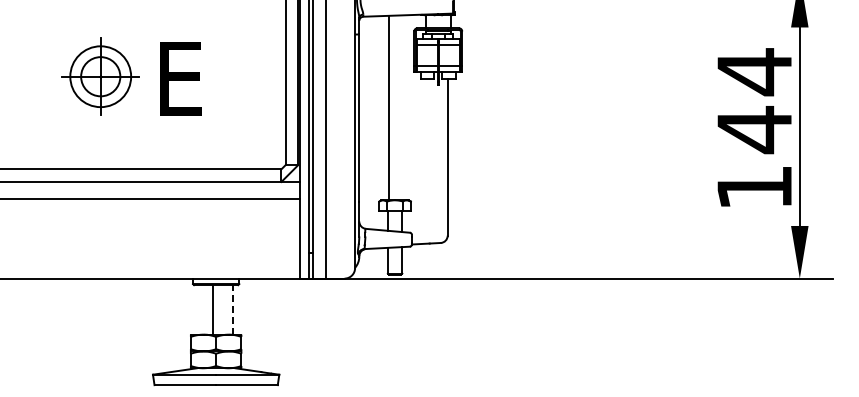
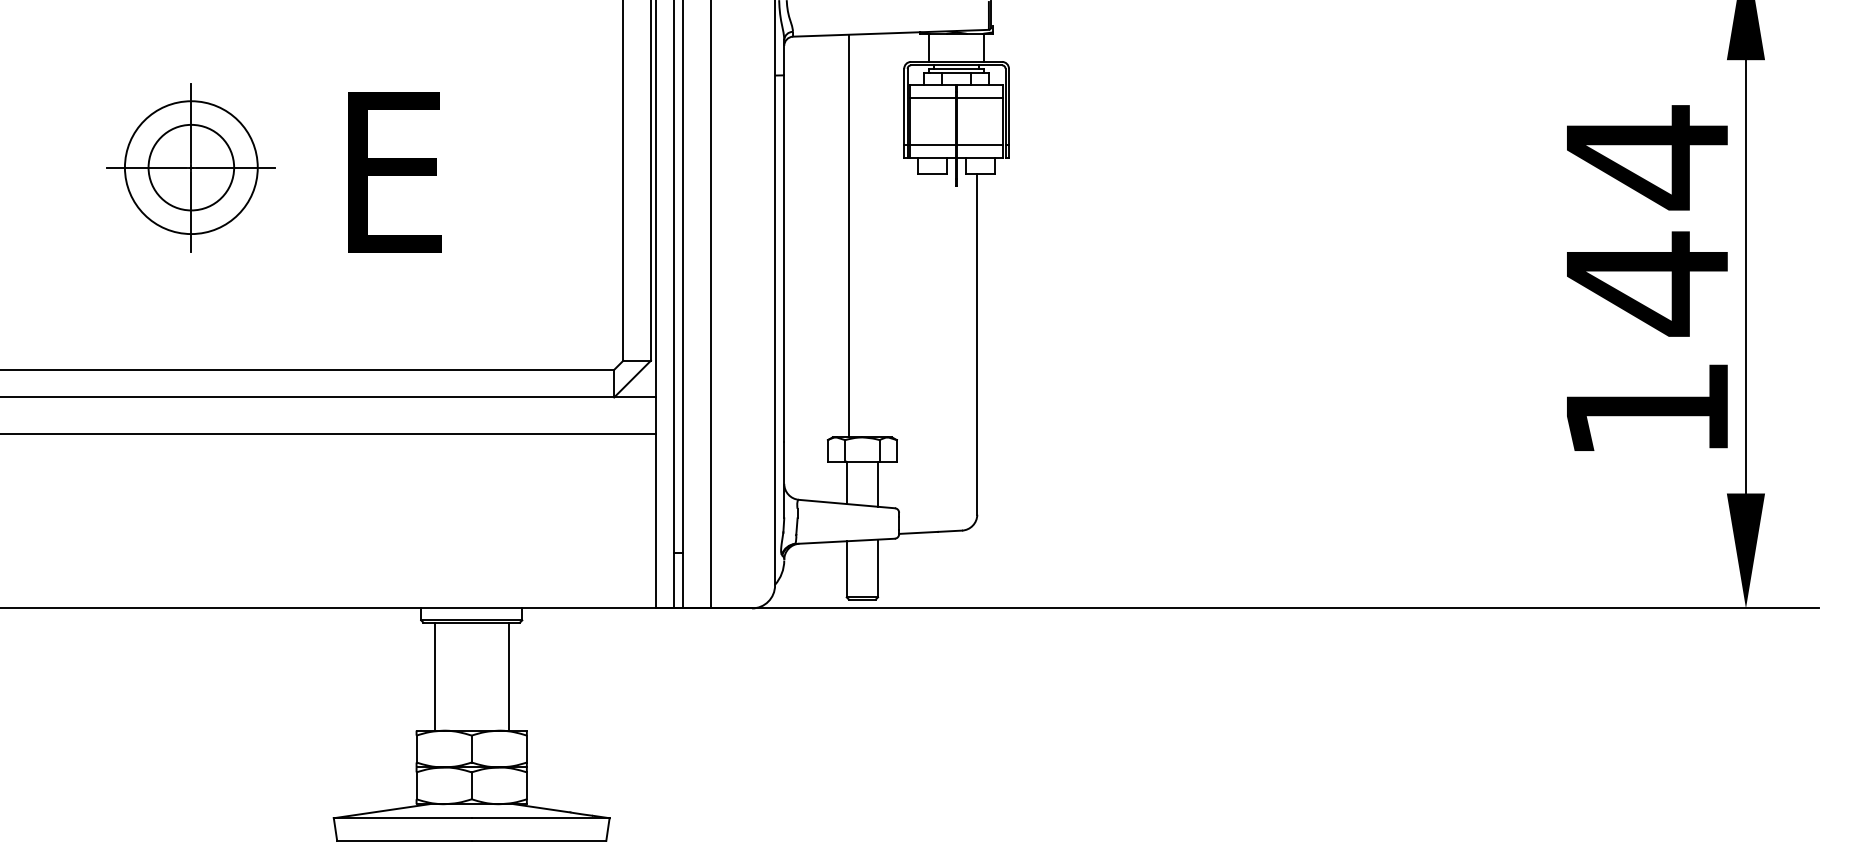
part: (100, 76) -> (190, 167), moved
line: (213, 309) -> (435, 675), moved
line: (232, 309) -> (507, 675), dashed -> solid

